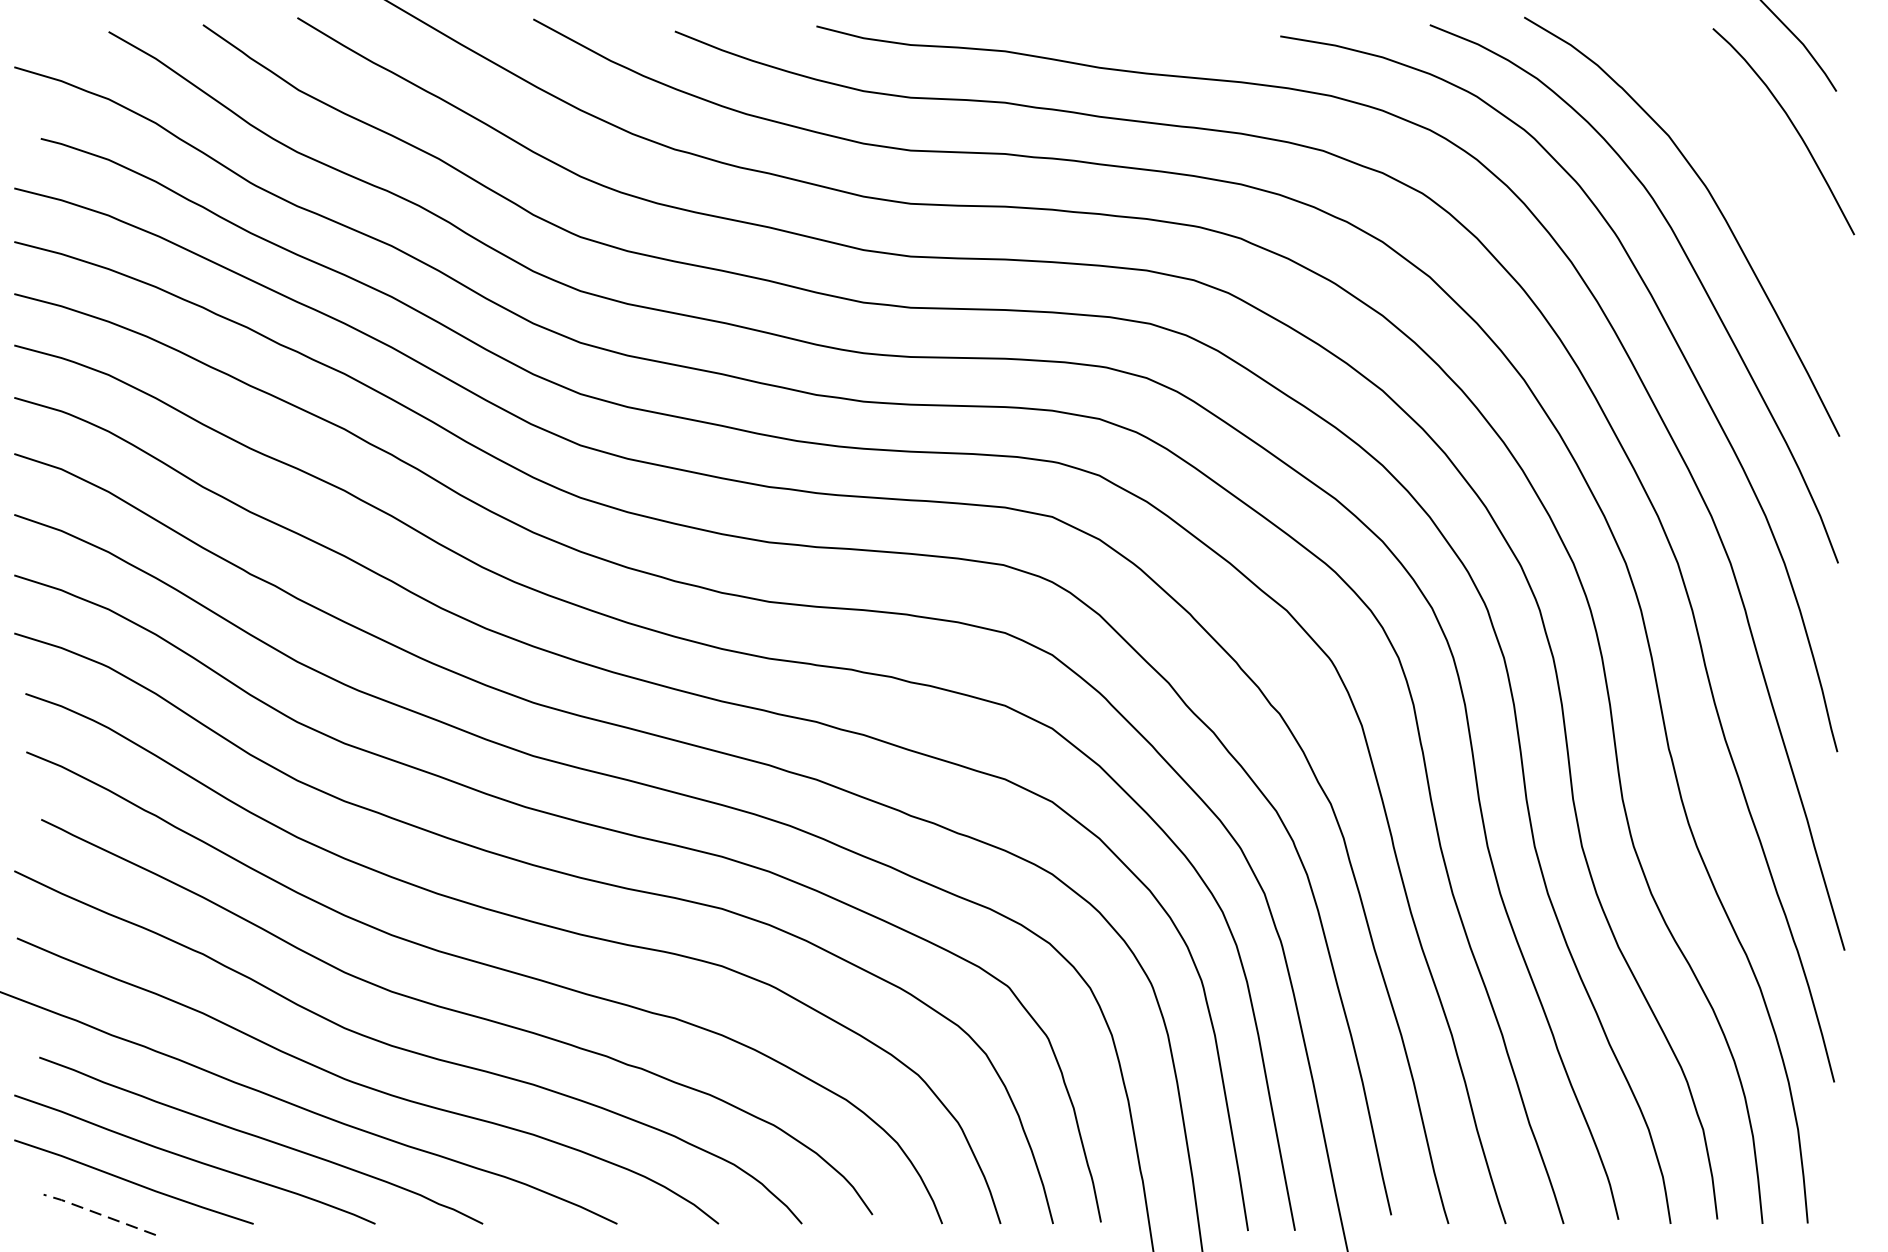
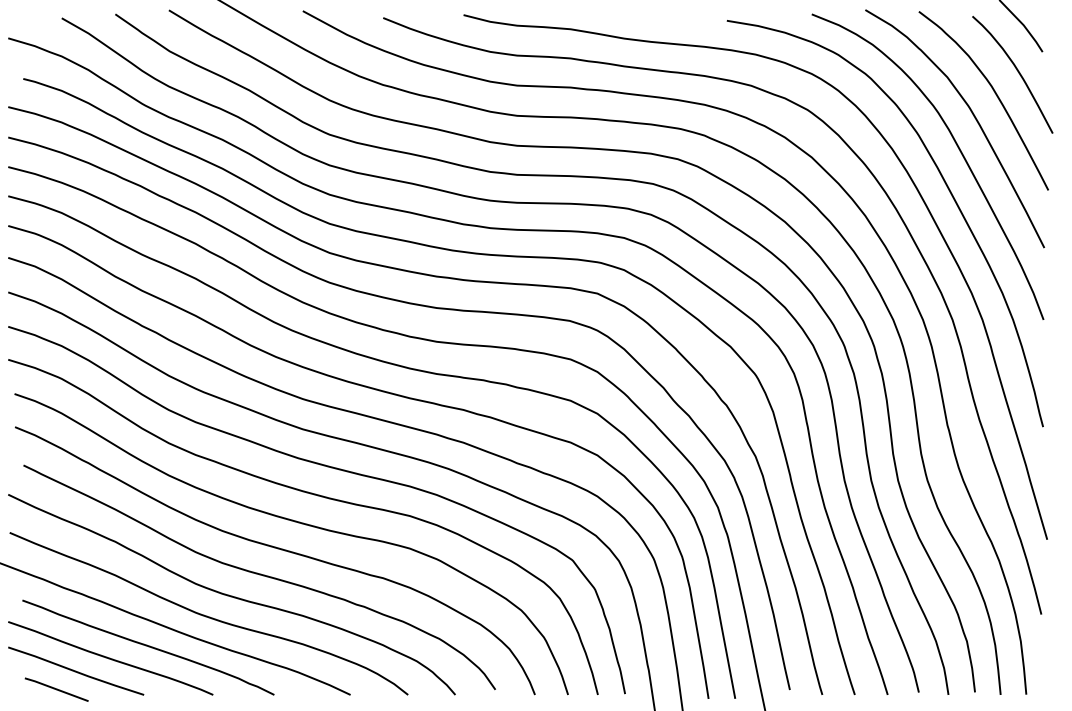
curve: (1751, 164) -> (994, 93), added
line: (99, 1214) -> (56, 689), dashed -> solid

